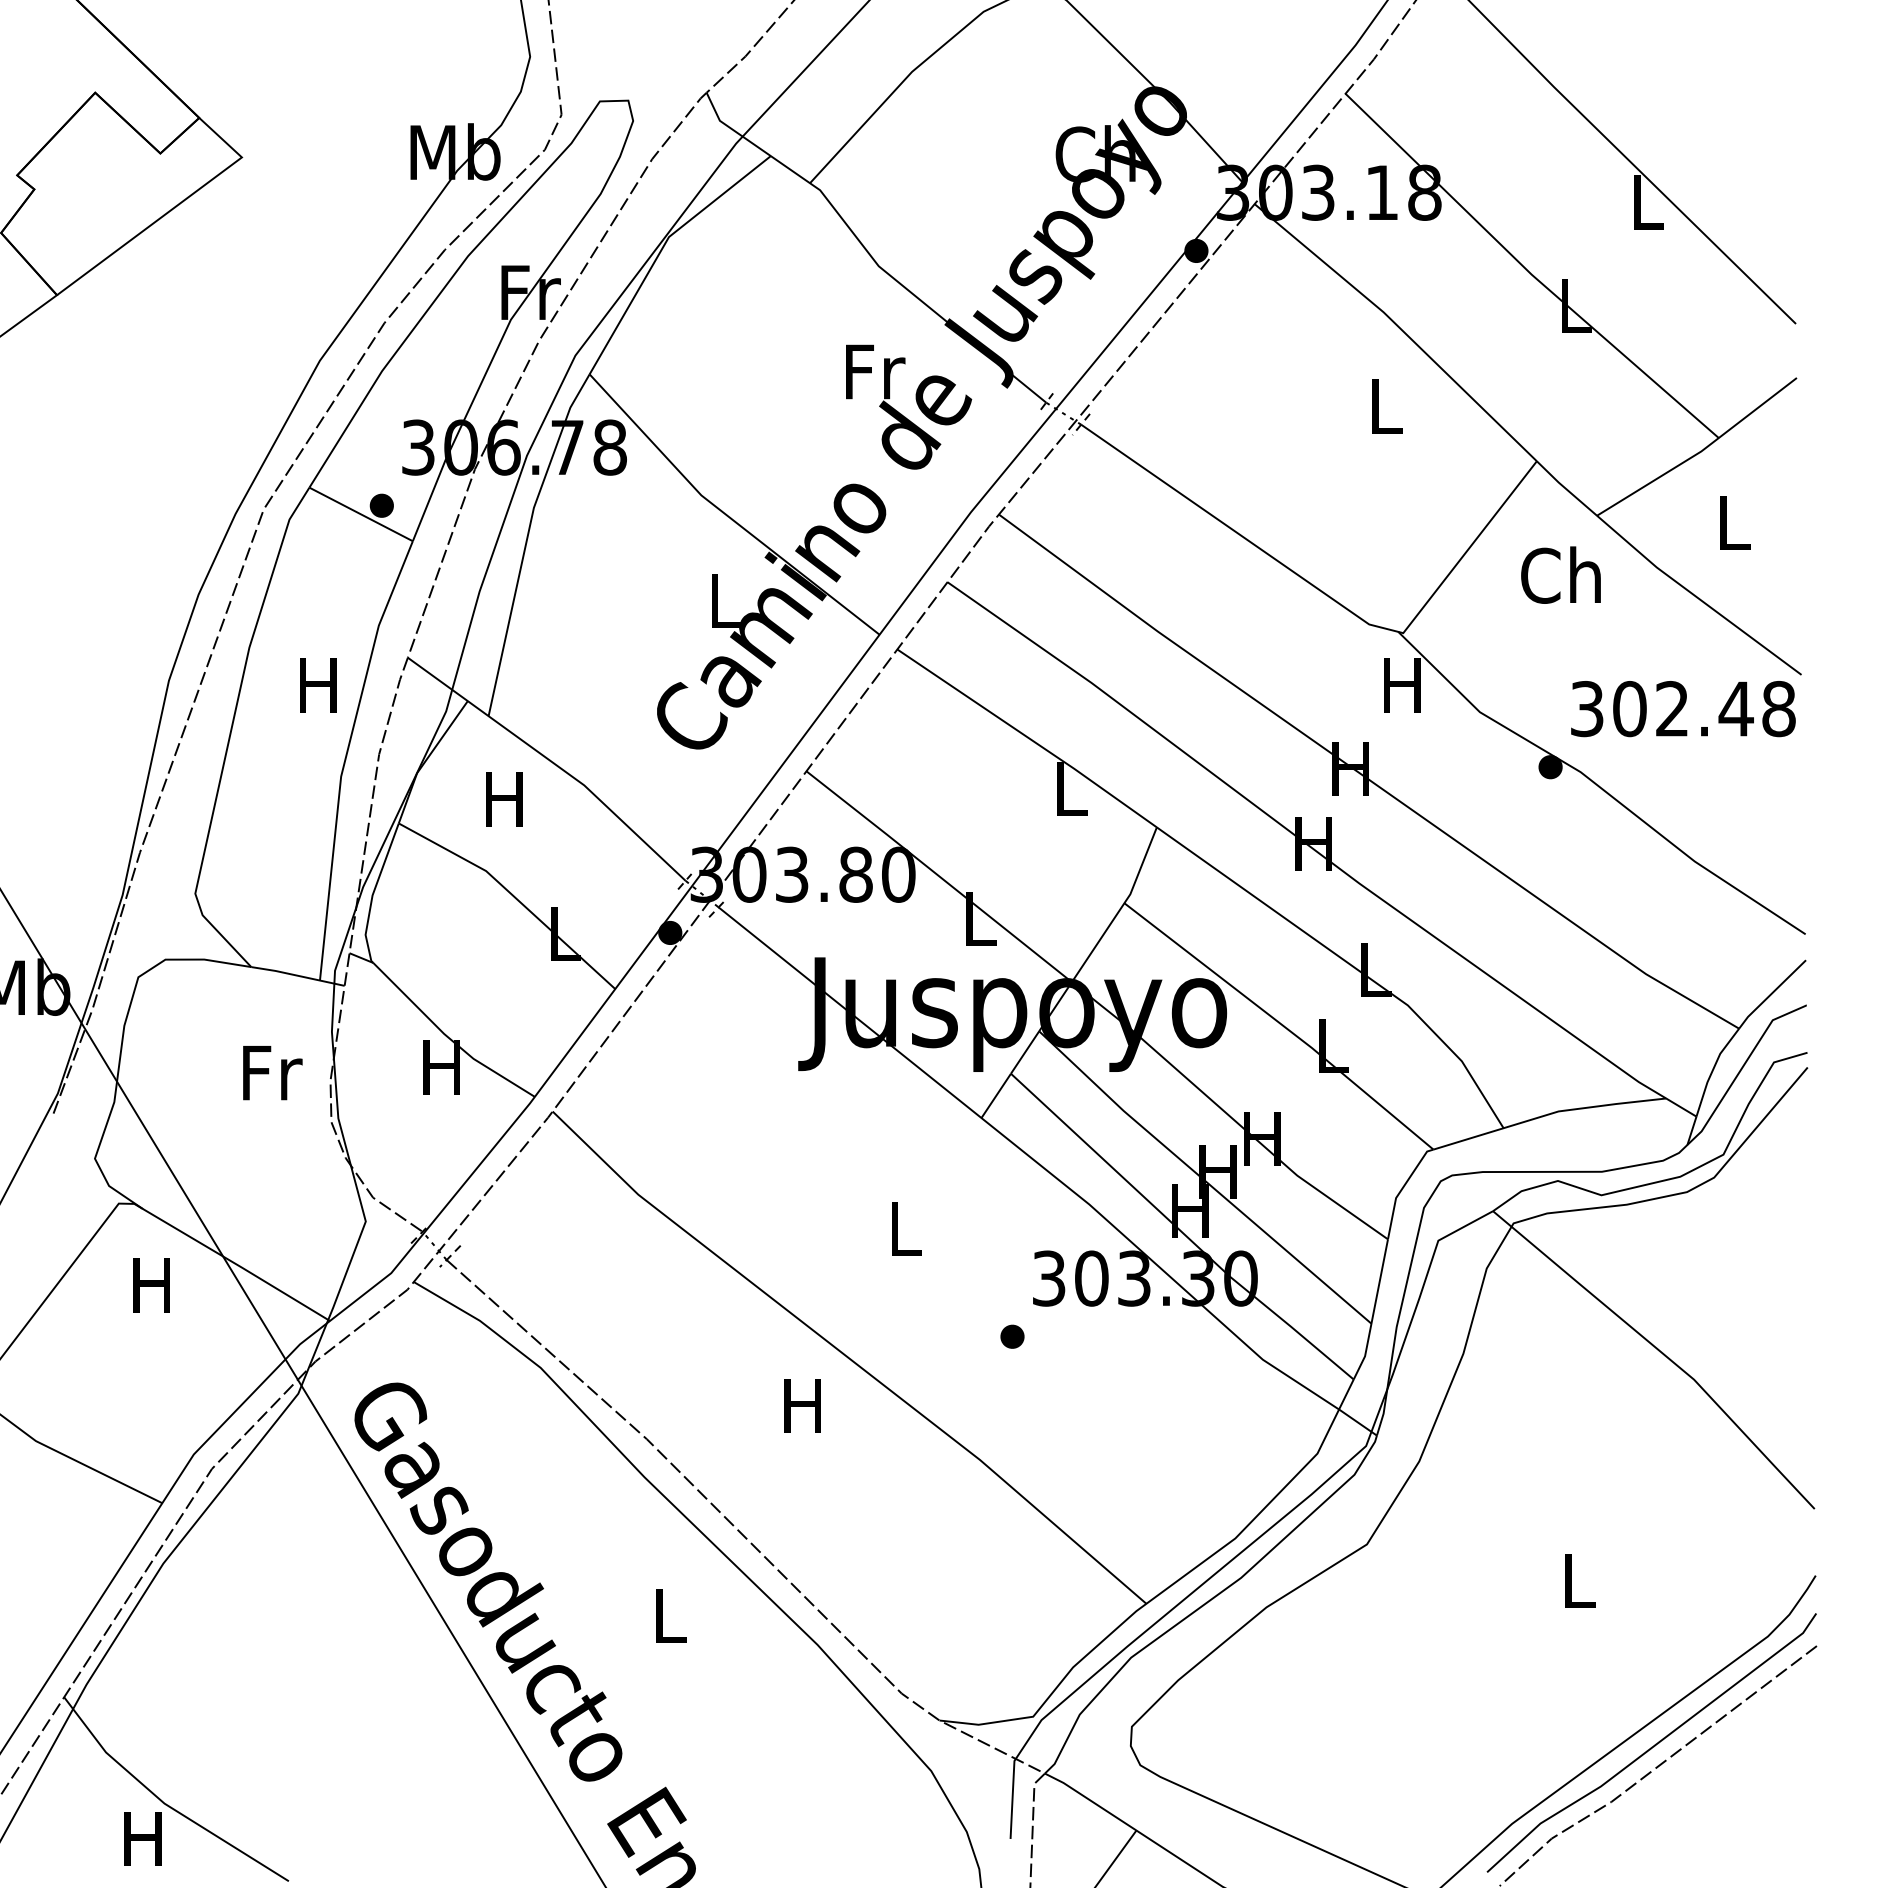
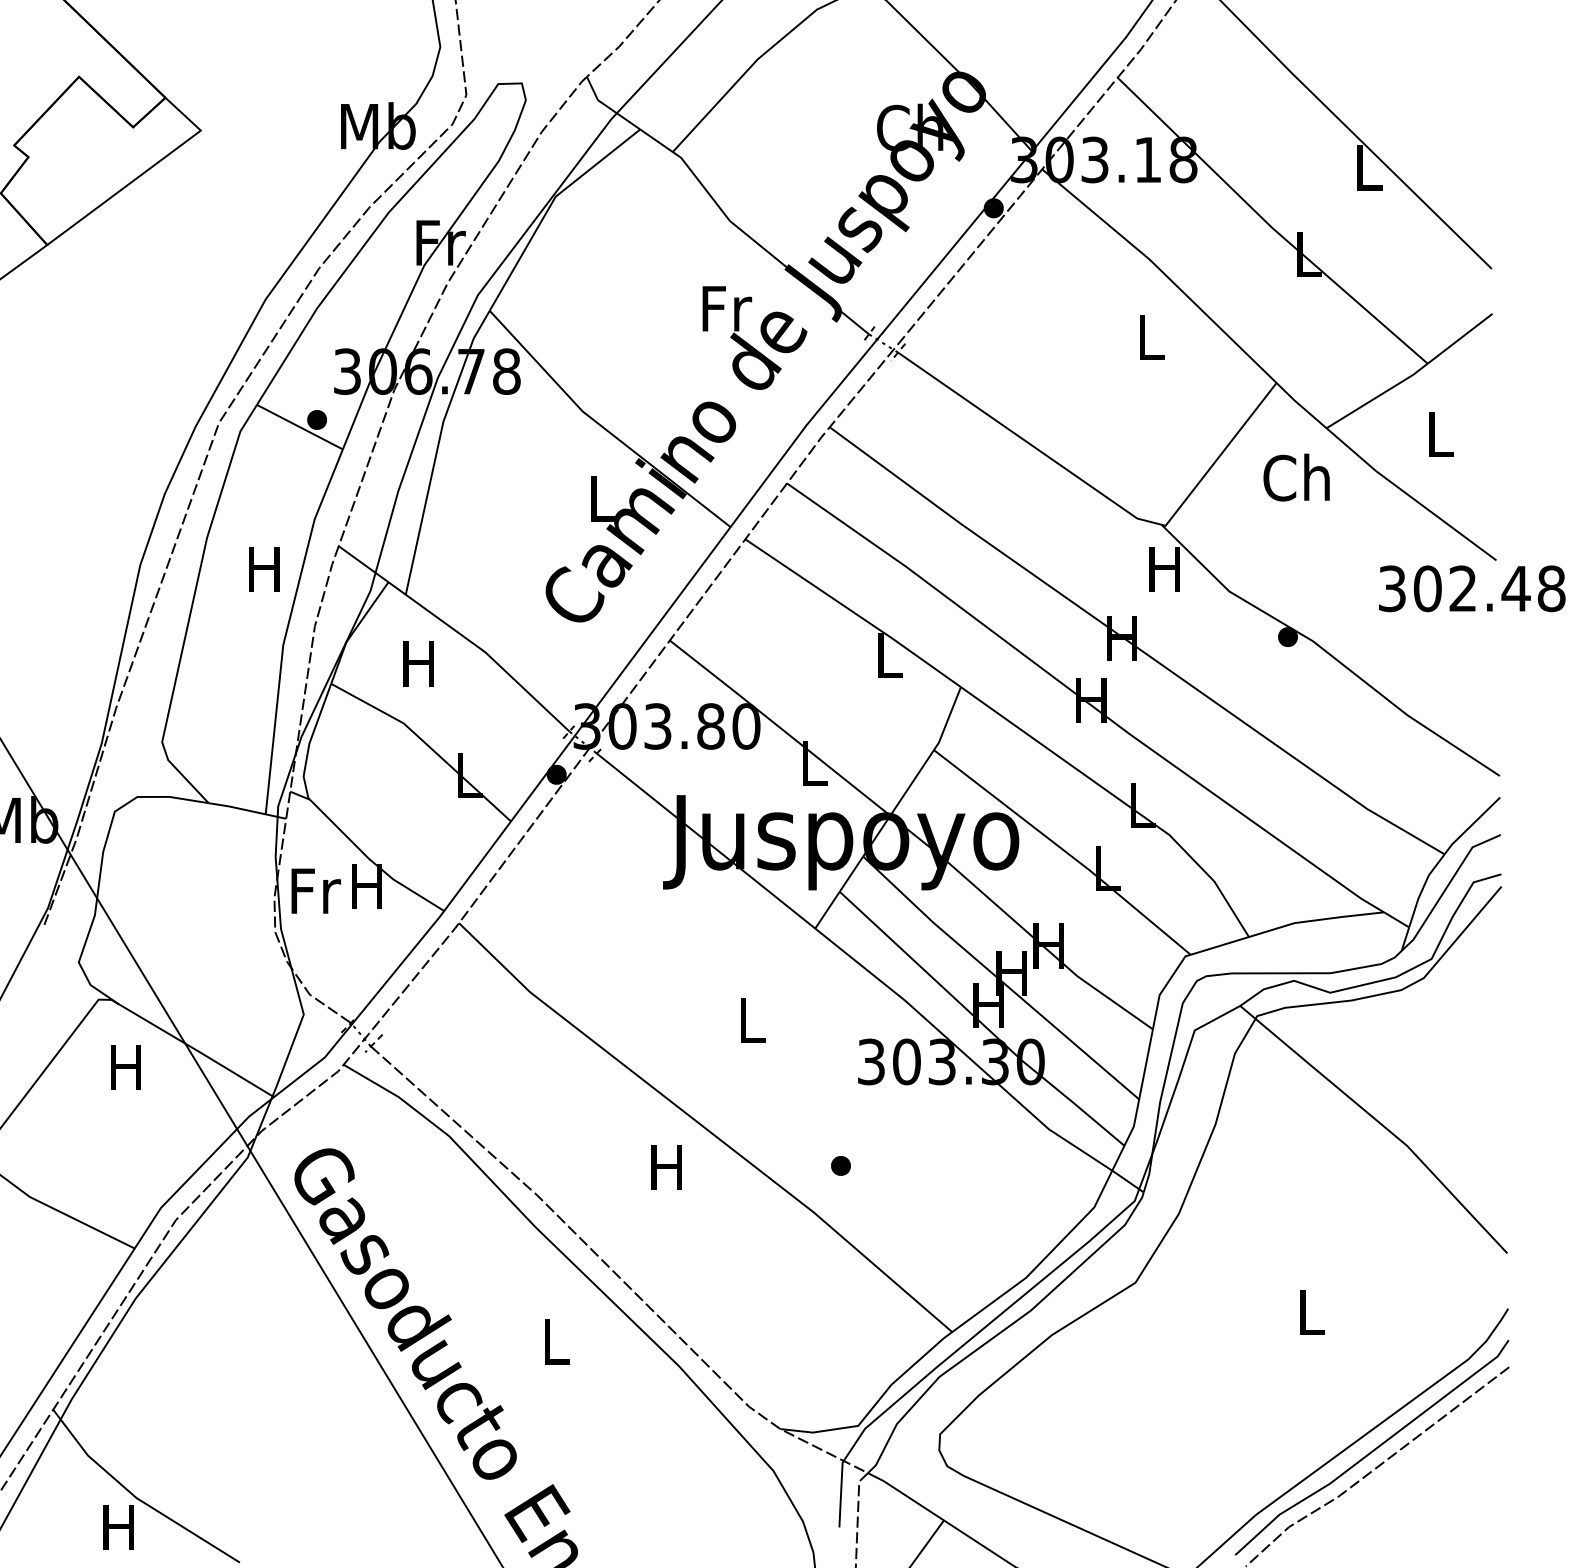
text: (1683, 709) -> (1472, 589), moved
text: (272, 1073) -> (316, 891), moved
part: (1012, 1336) -> (841, 1165), moved

